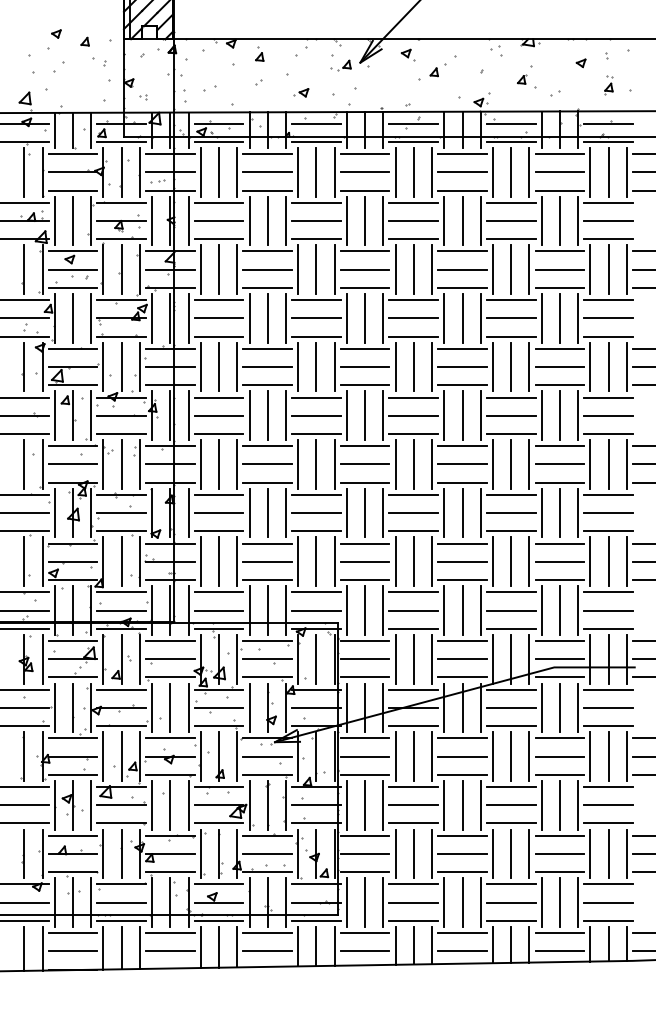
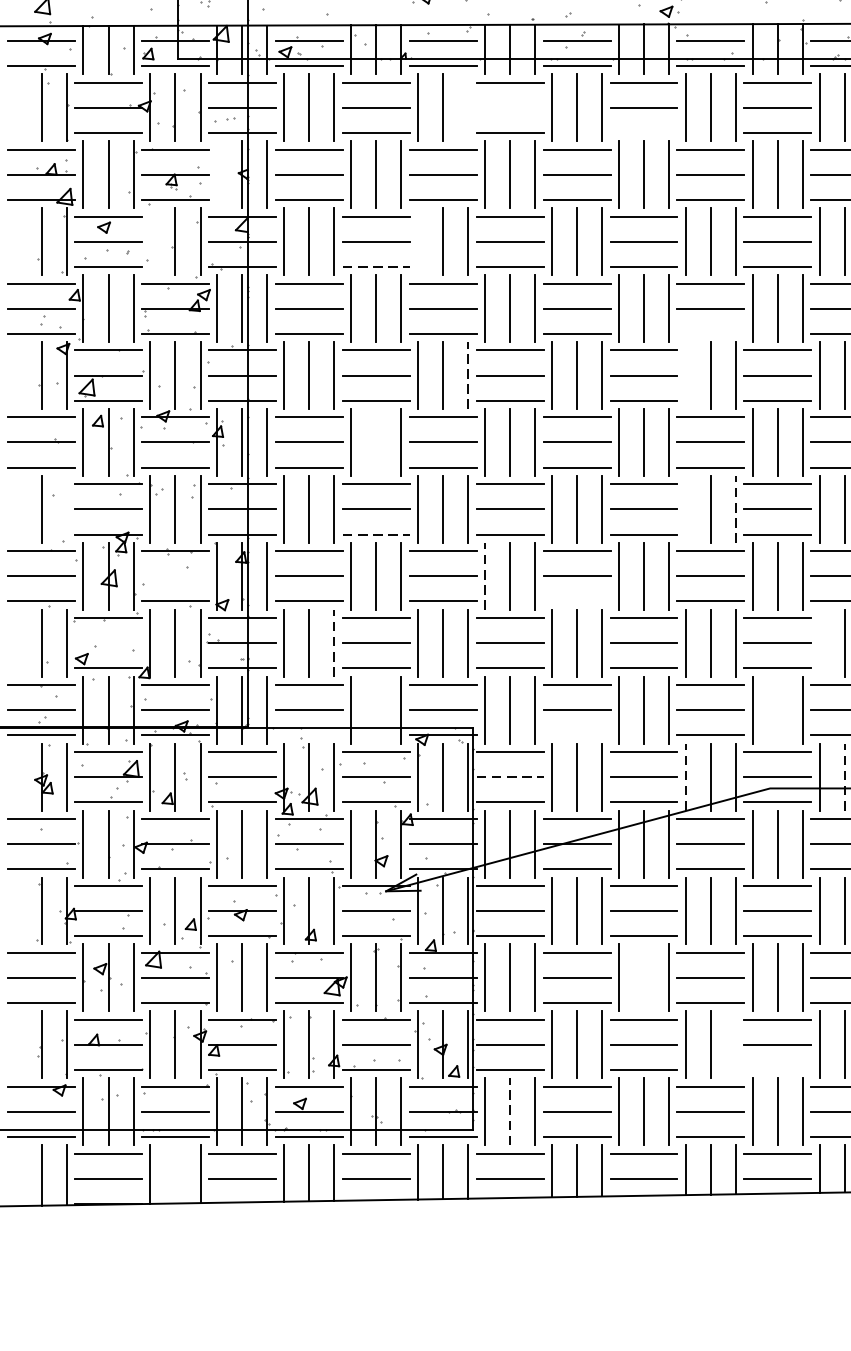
line: (334, 172) -> (467, 107), removed
line: (364, 172) -> (509, 107), removed
line: (462, 190) -> (643, 132), removed
line: (152, 220) -> (217, 173), removed
line: (103, 269) -> (150, 241), removed
line: (298, 269) -> (418, 241), removed
line: (268, 287) -> (377, 266), solid -> dashed
line: (510, 336) -> (709, 333), removed
line: (334, 366) -> (467, 374), solid -> dashed
line: (492, 366) -> (685, 374), removed
line: (267, 415) -> (375, 442), removed
line: (529, 463) -> (736, 508), solid -> dashed
line: (42, 464) -> (66, 509), removed
line: (492, 464) -> (685, 509), removed
line: (268, 482) -> (377, 534), solid -> dashed
line: (346, 512) -> (484, 575), solid -> dashed
line: (121, 513) -> (175, 576), removed
line: (413, 531) -> (576, 601), removed
line: (72, 561) -> (107, 642), removed
line: (237, 561) -> (334, 642), solid -> dashed
line: (590, 561) -> (819, 642), removed
line: (267, 610) -> (375, 710), removed
line: (559, 610) -> (777, 710), removed
line: (218, 628) -> (308, 734), removed
line: (413, 628) -> (576, 734), removed
line: (492, 658) -> (685, 776), solid -> dashed
line: (608, 658) -> (844, 776), solid -> dashed
line: (365, 659) -> (510, 777), solid -> dashed
line: (462, 804) -> (643, 976), removed
line: (529, 853) -> (736, 1044), removed
line: (559, 872) -> (777, 1070), removed
line: (365, 902) -> (510, 1111), solid -> dashed
line: (121, 947) -> (175, 1173), removed

